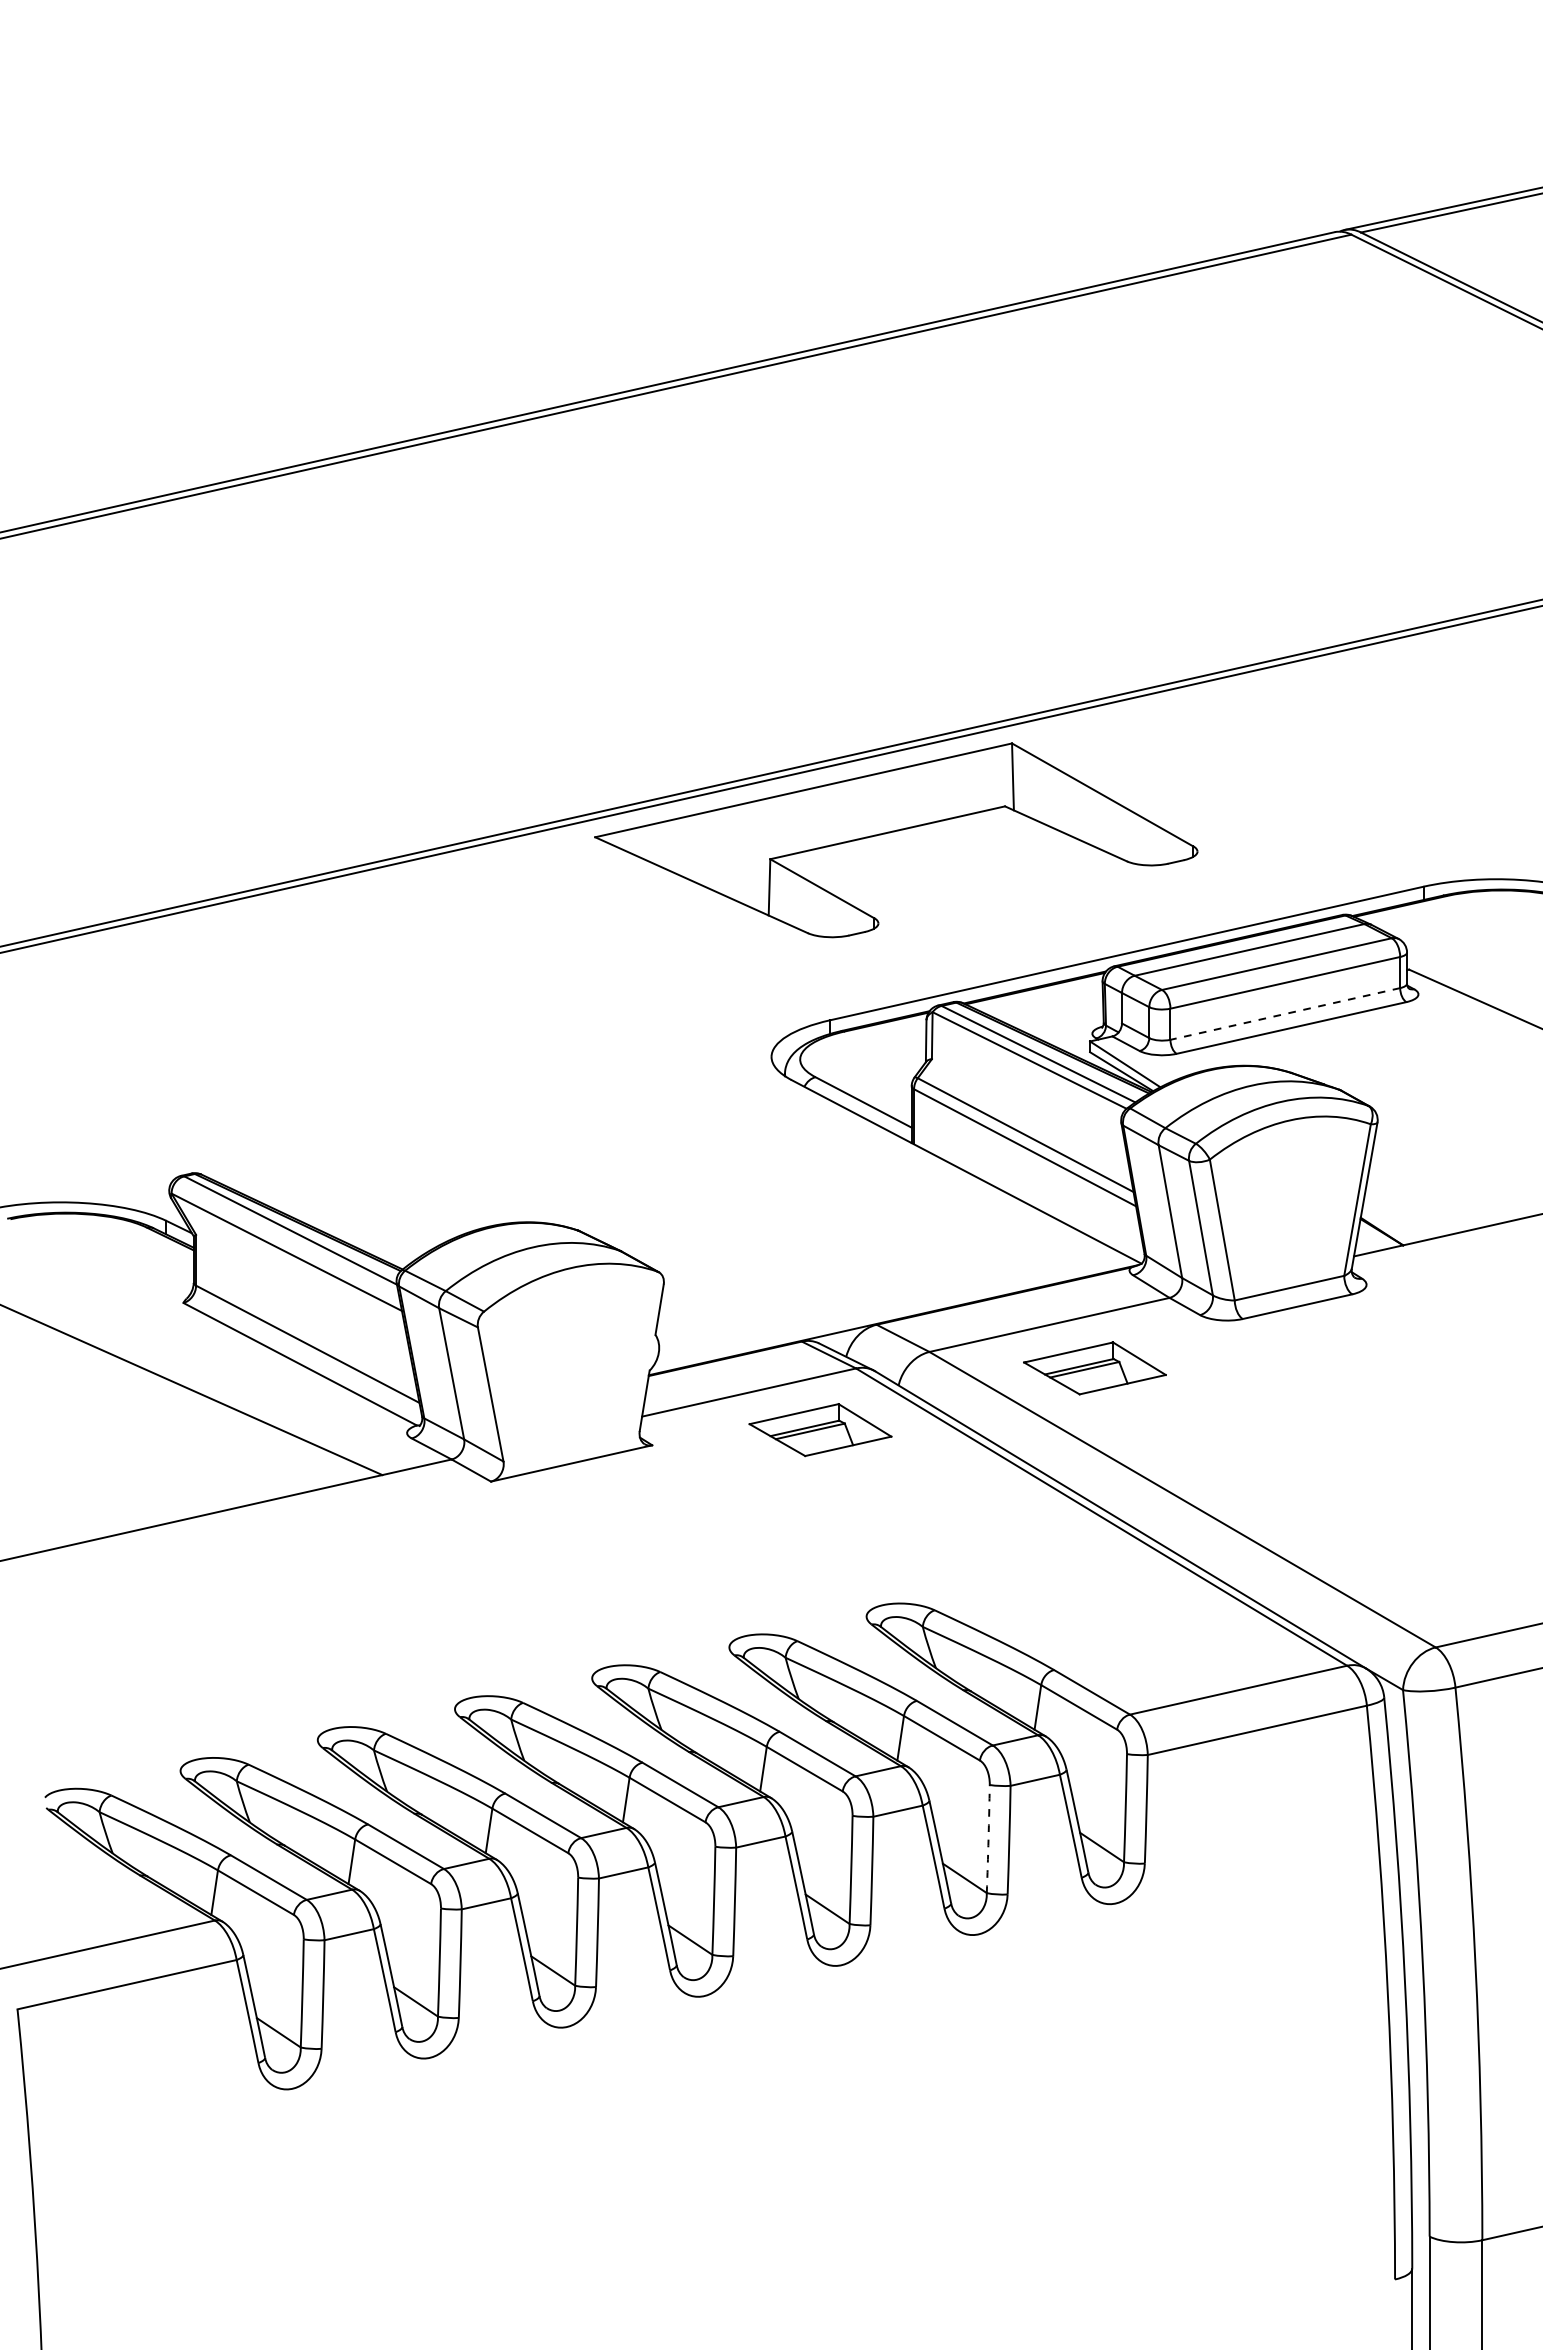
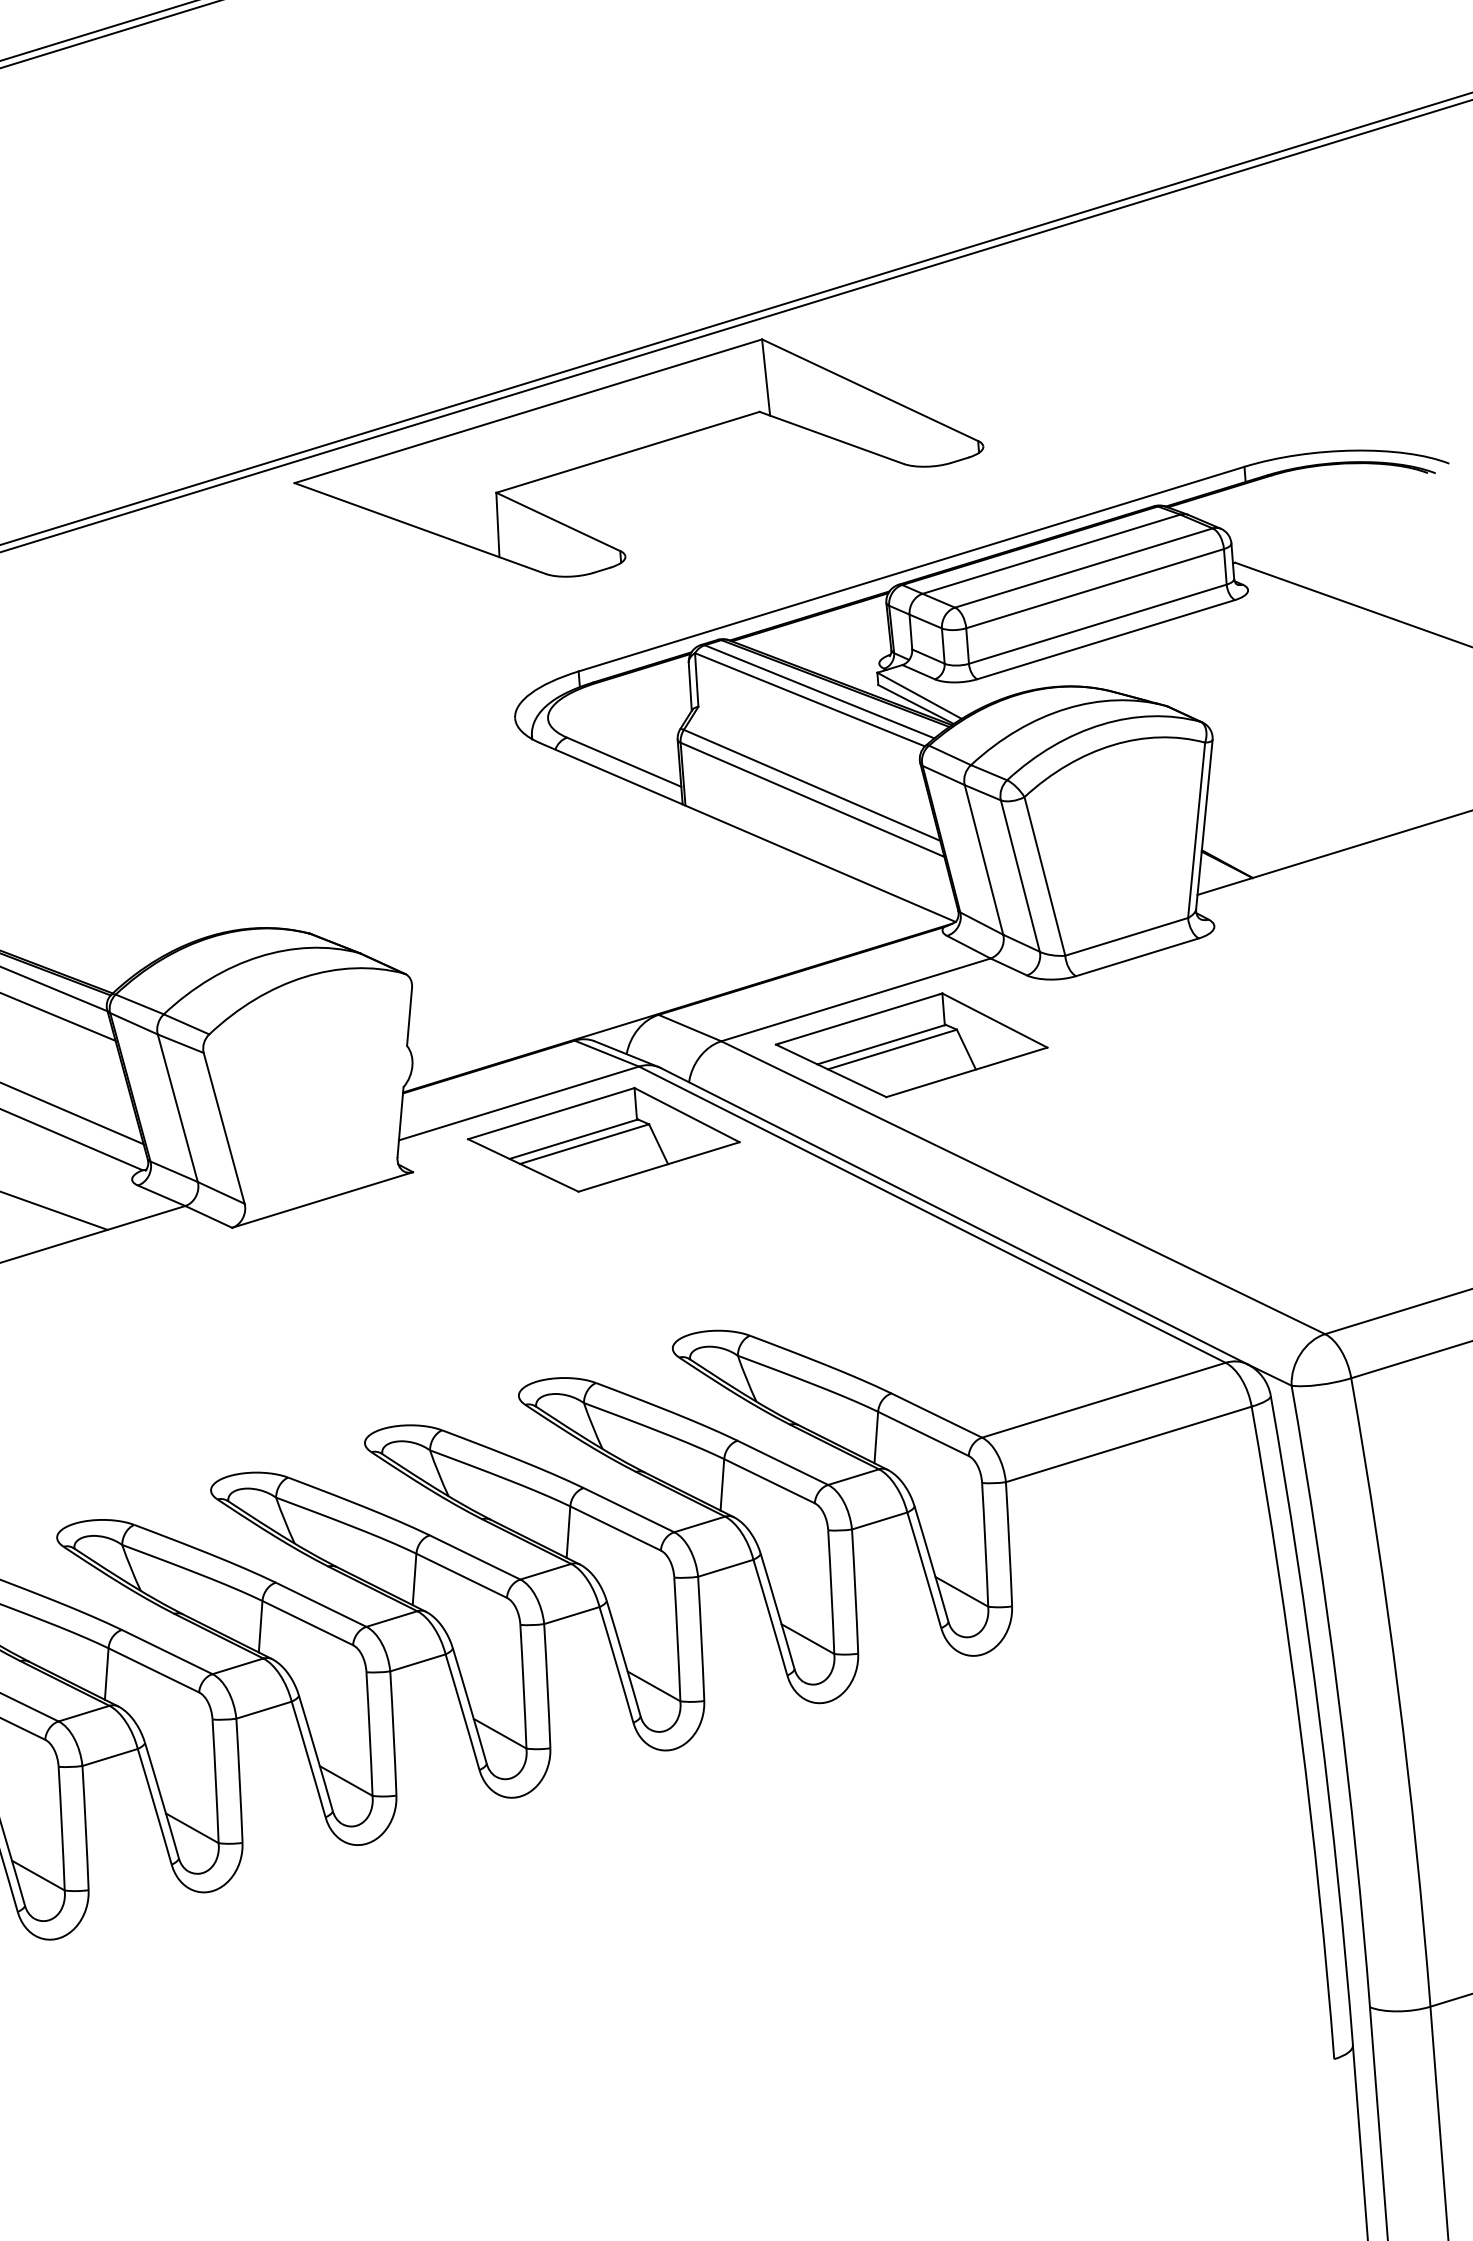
line: (1285, 1013) -> (1098, 623), dashed -> solid
part: (1094, 1368) -> (911, 1045), size x1.67
part: (820, 1429) -> (603, 1139), size x1.67
arc: (988, 1839) -> (831, 1592), dashed -> solid

